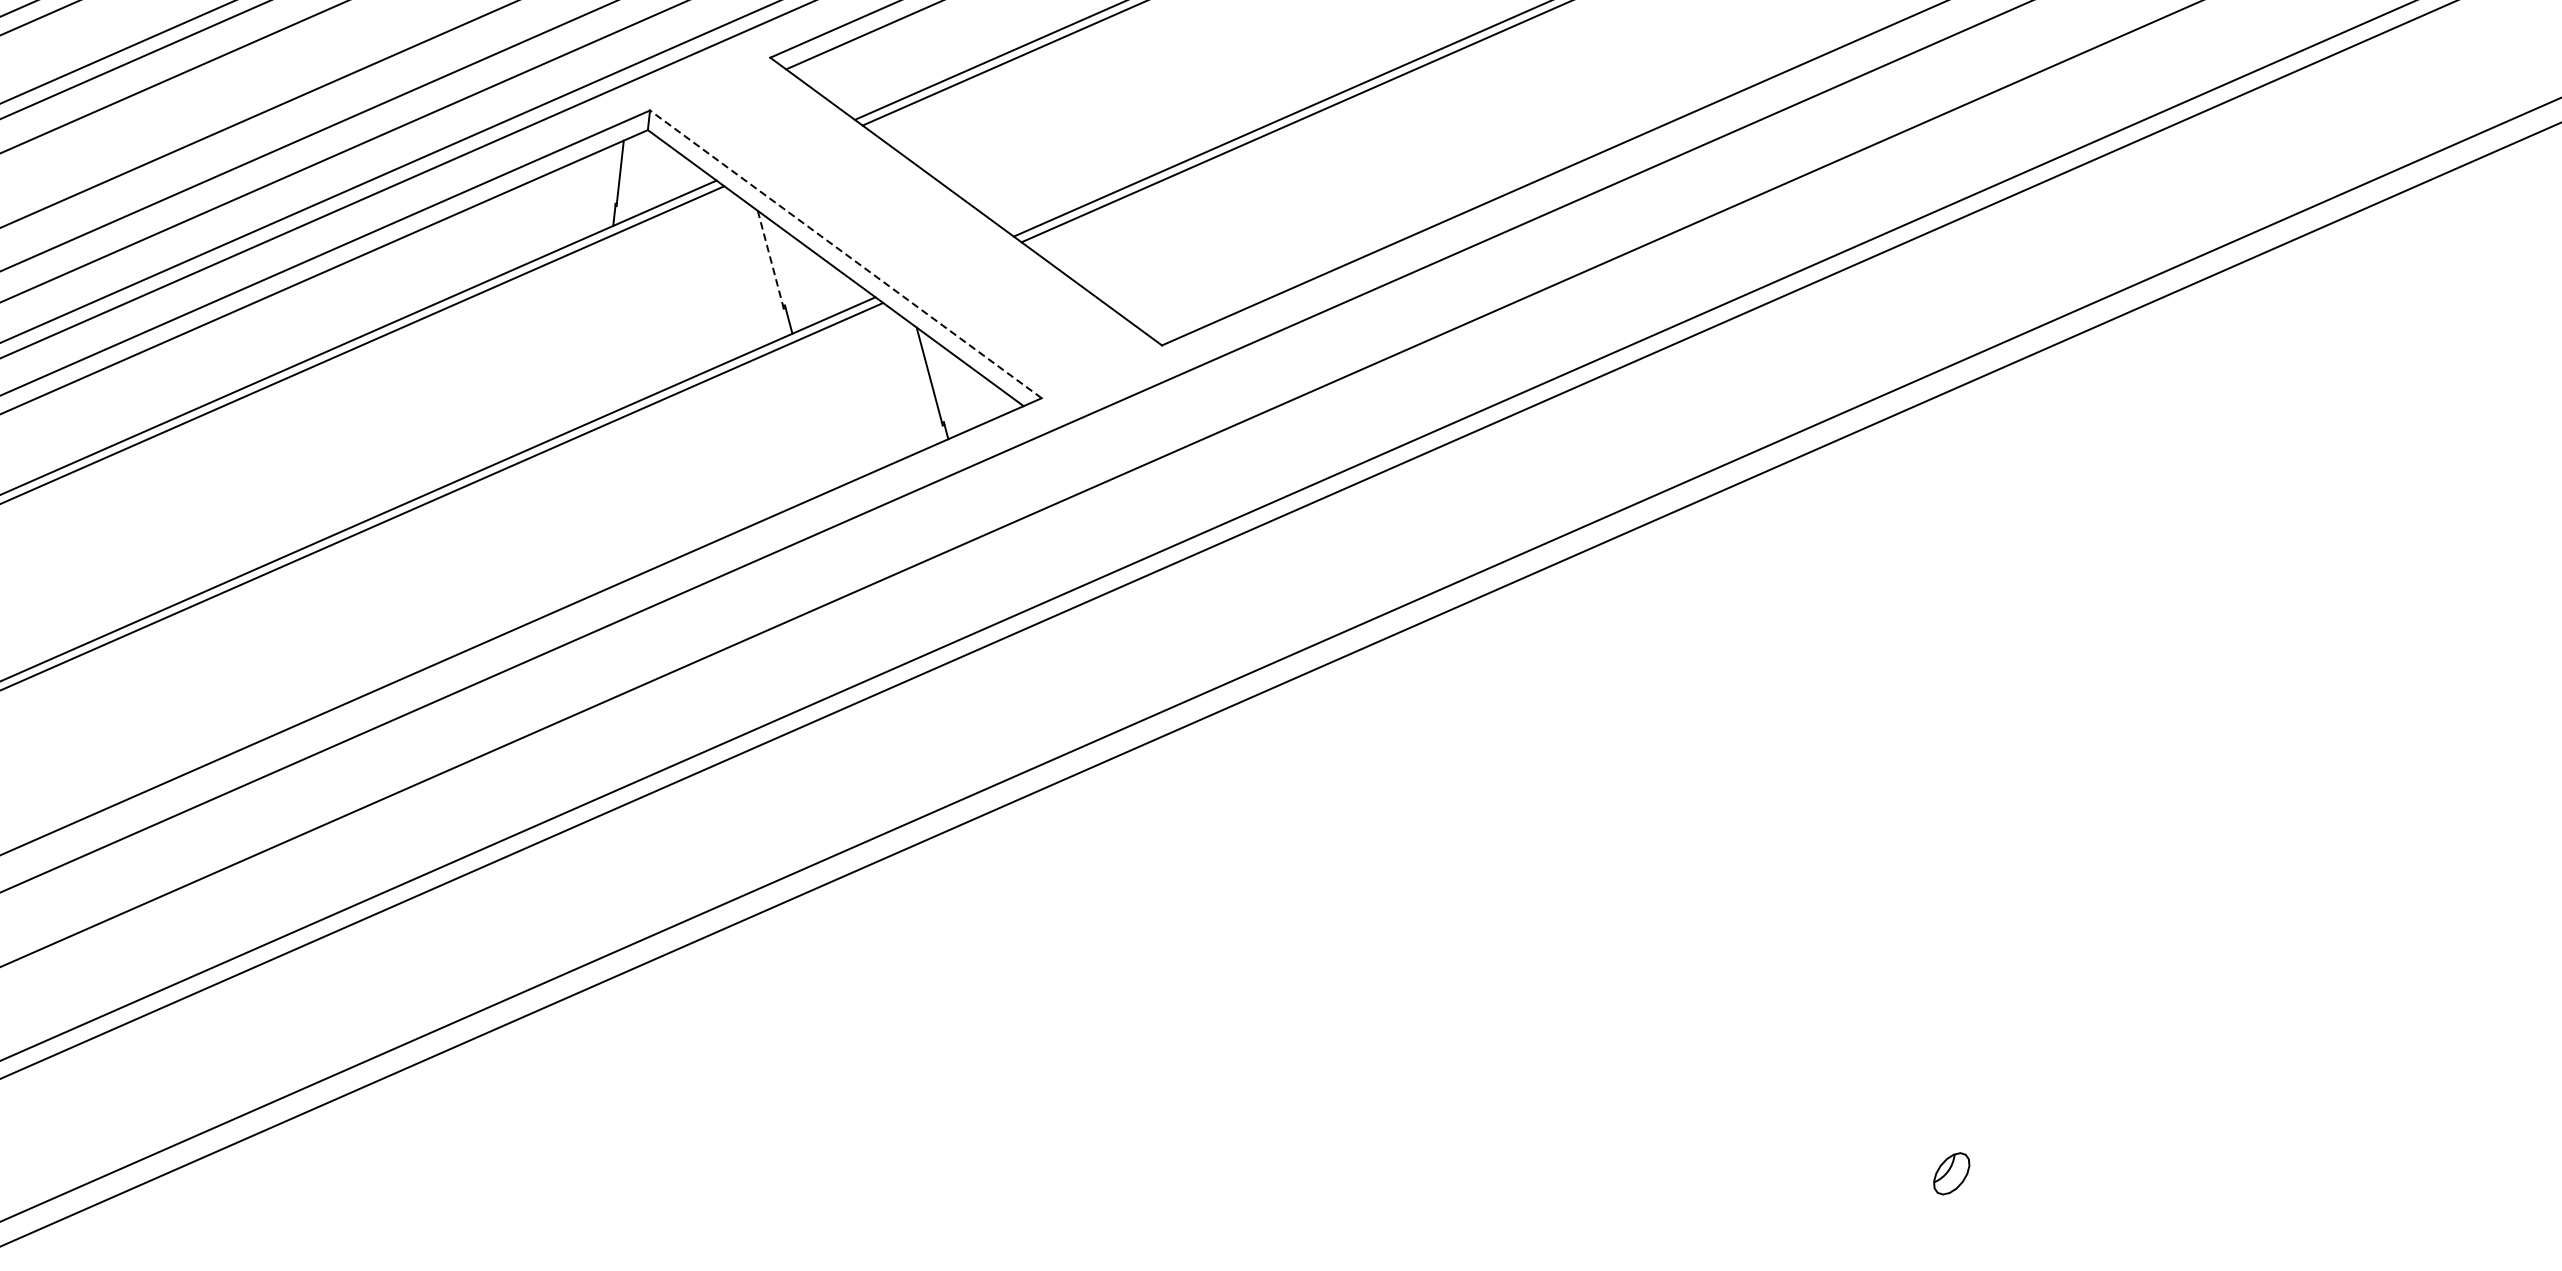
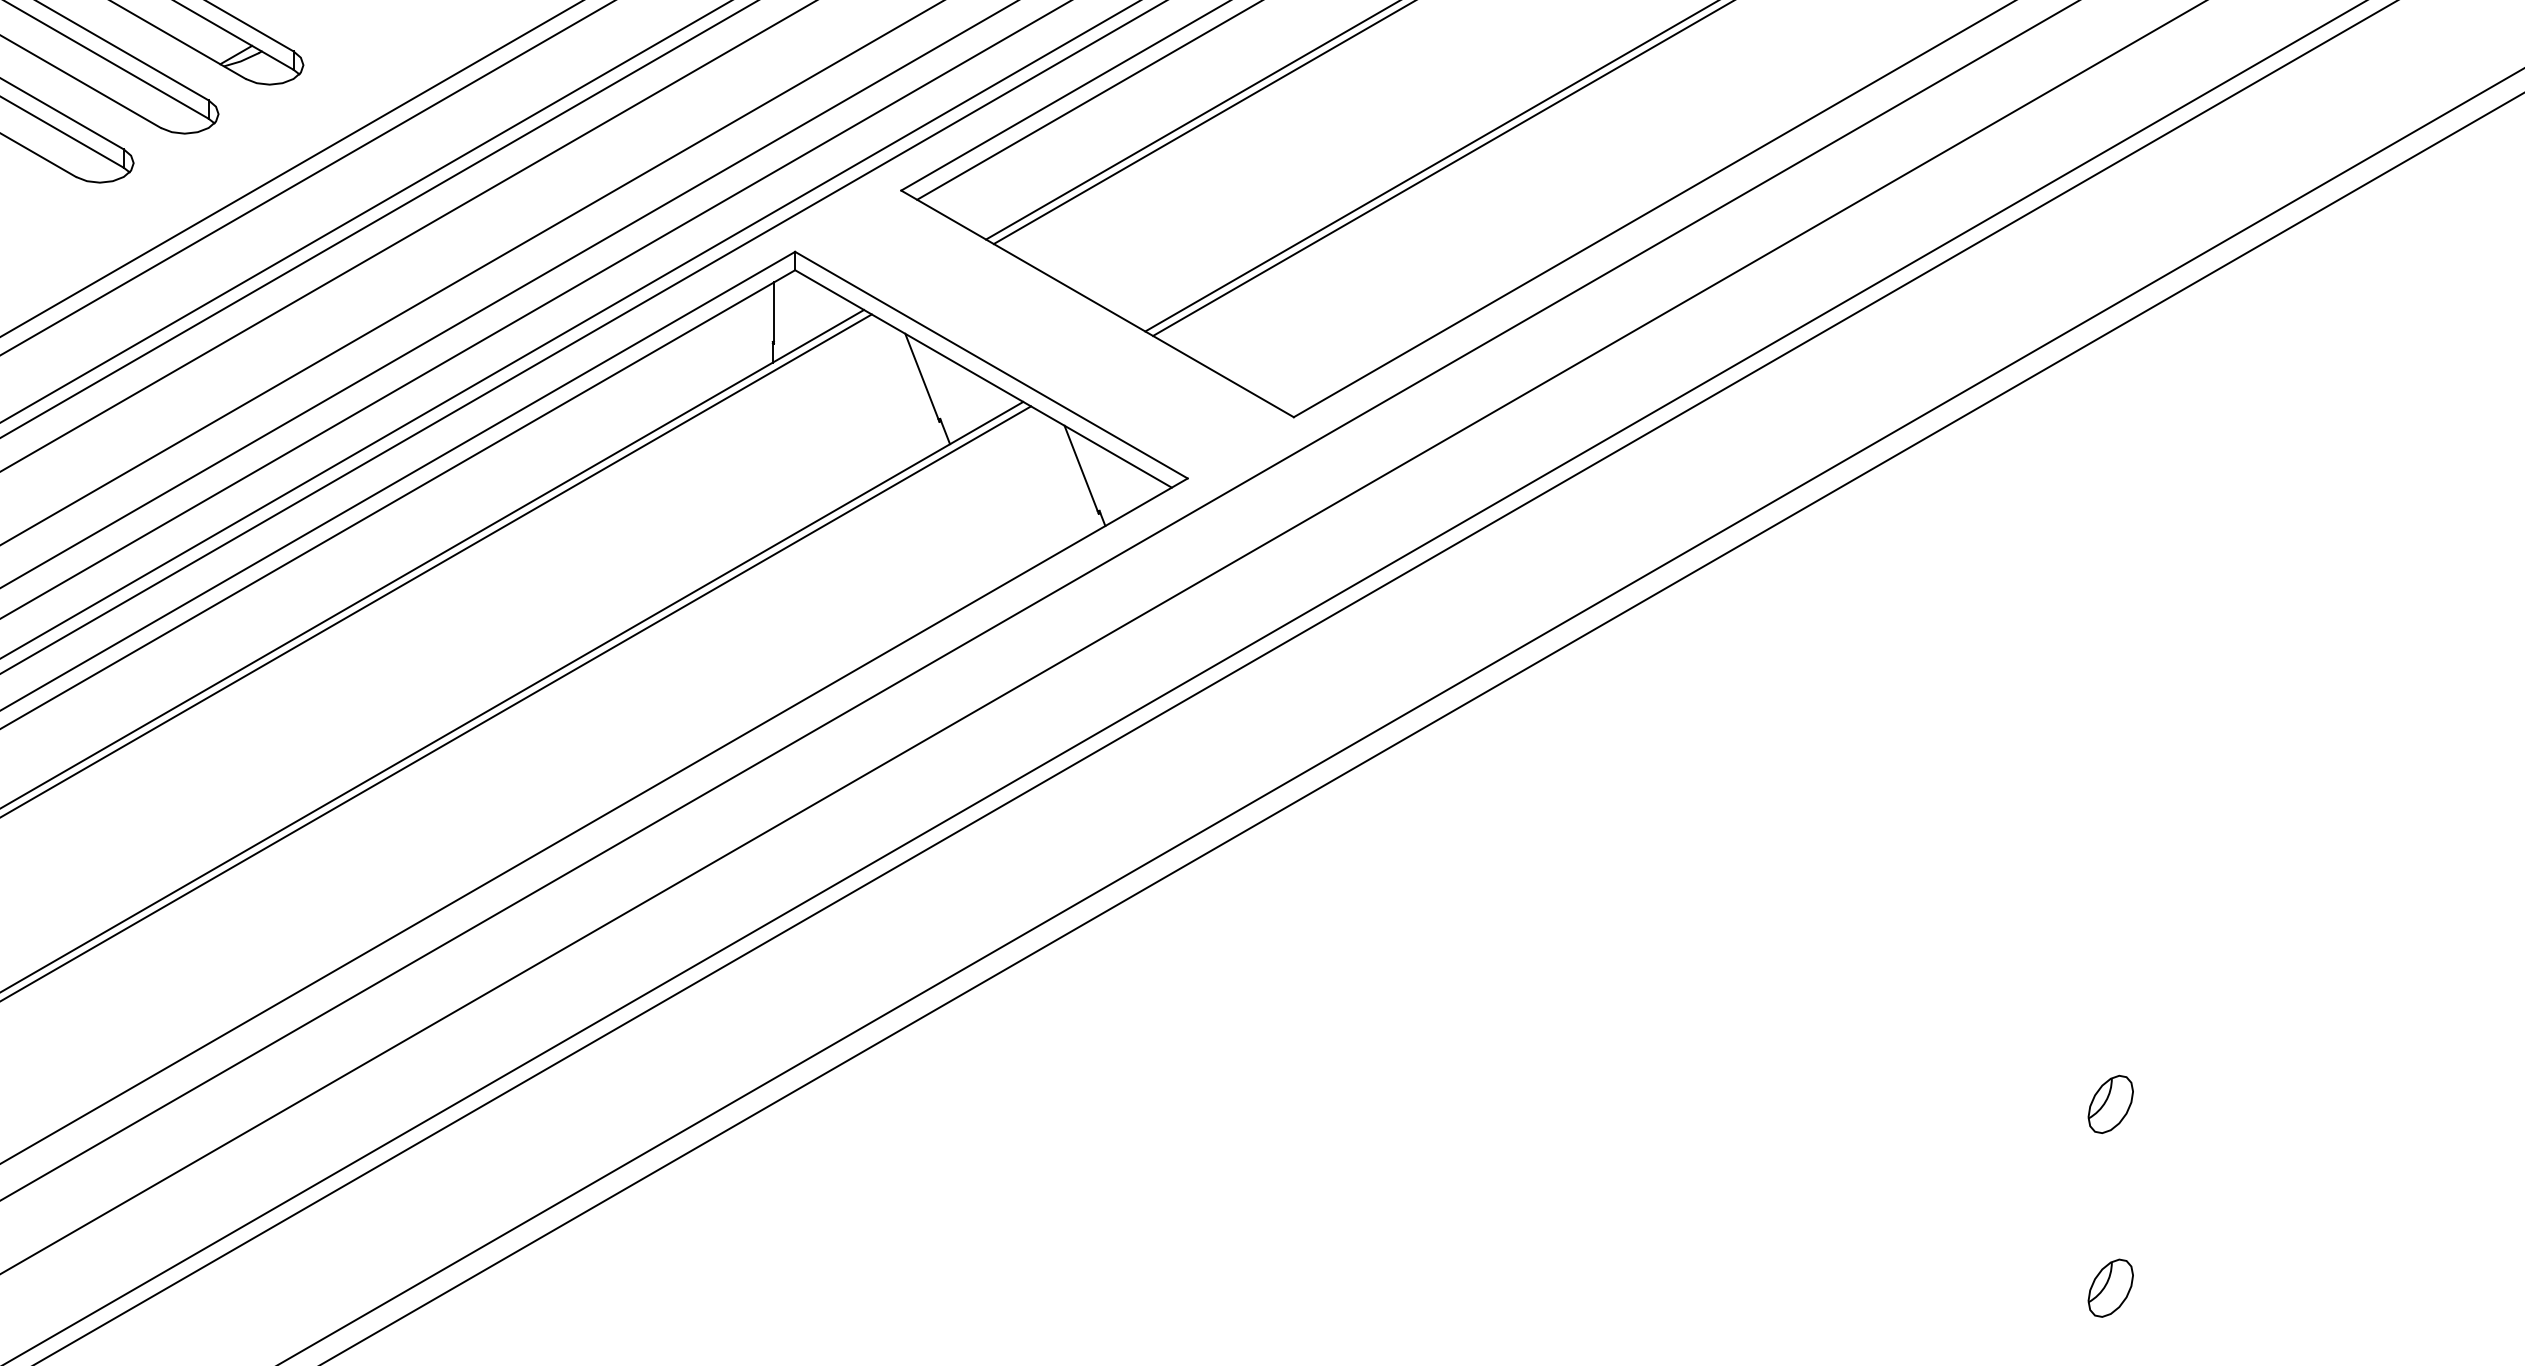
line: (845, 254) -> (991, 365), dashed -> solid
line: (770, 260) -> (922, 378), dashed -> solid
part: (1951, 1172) -> (2110, 1103), size x1.43

